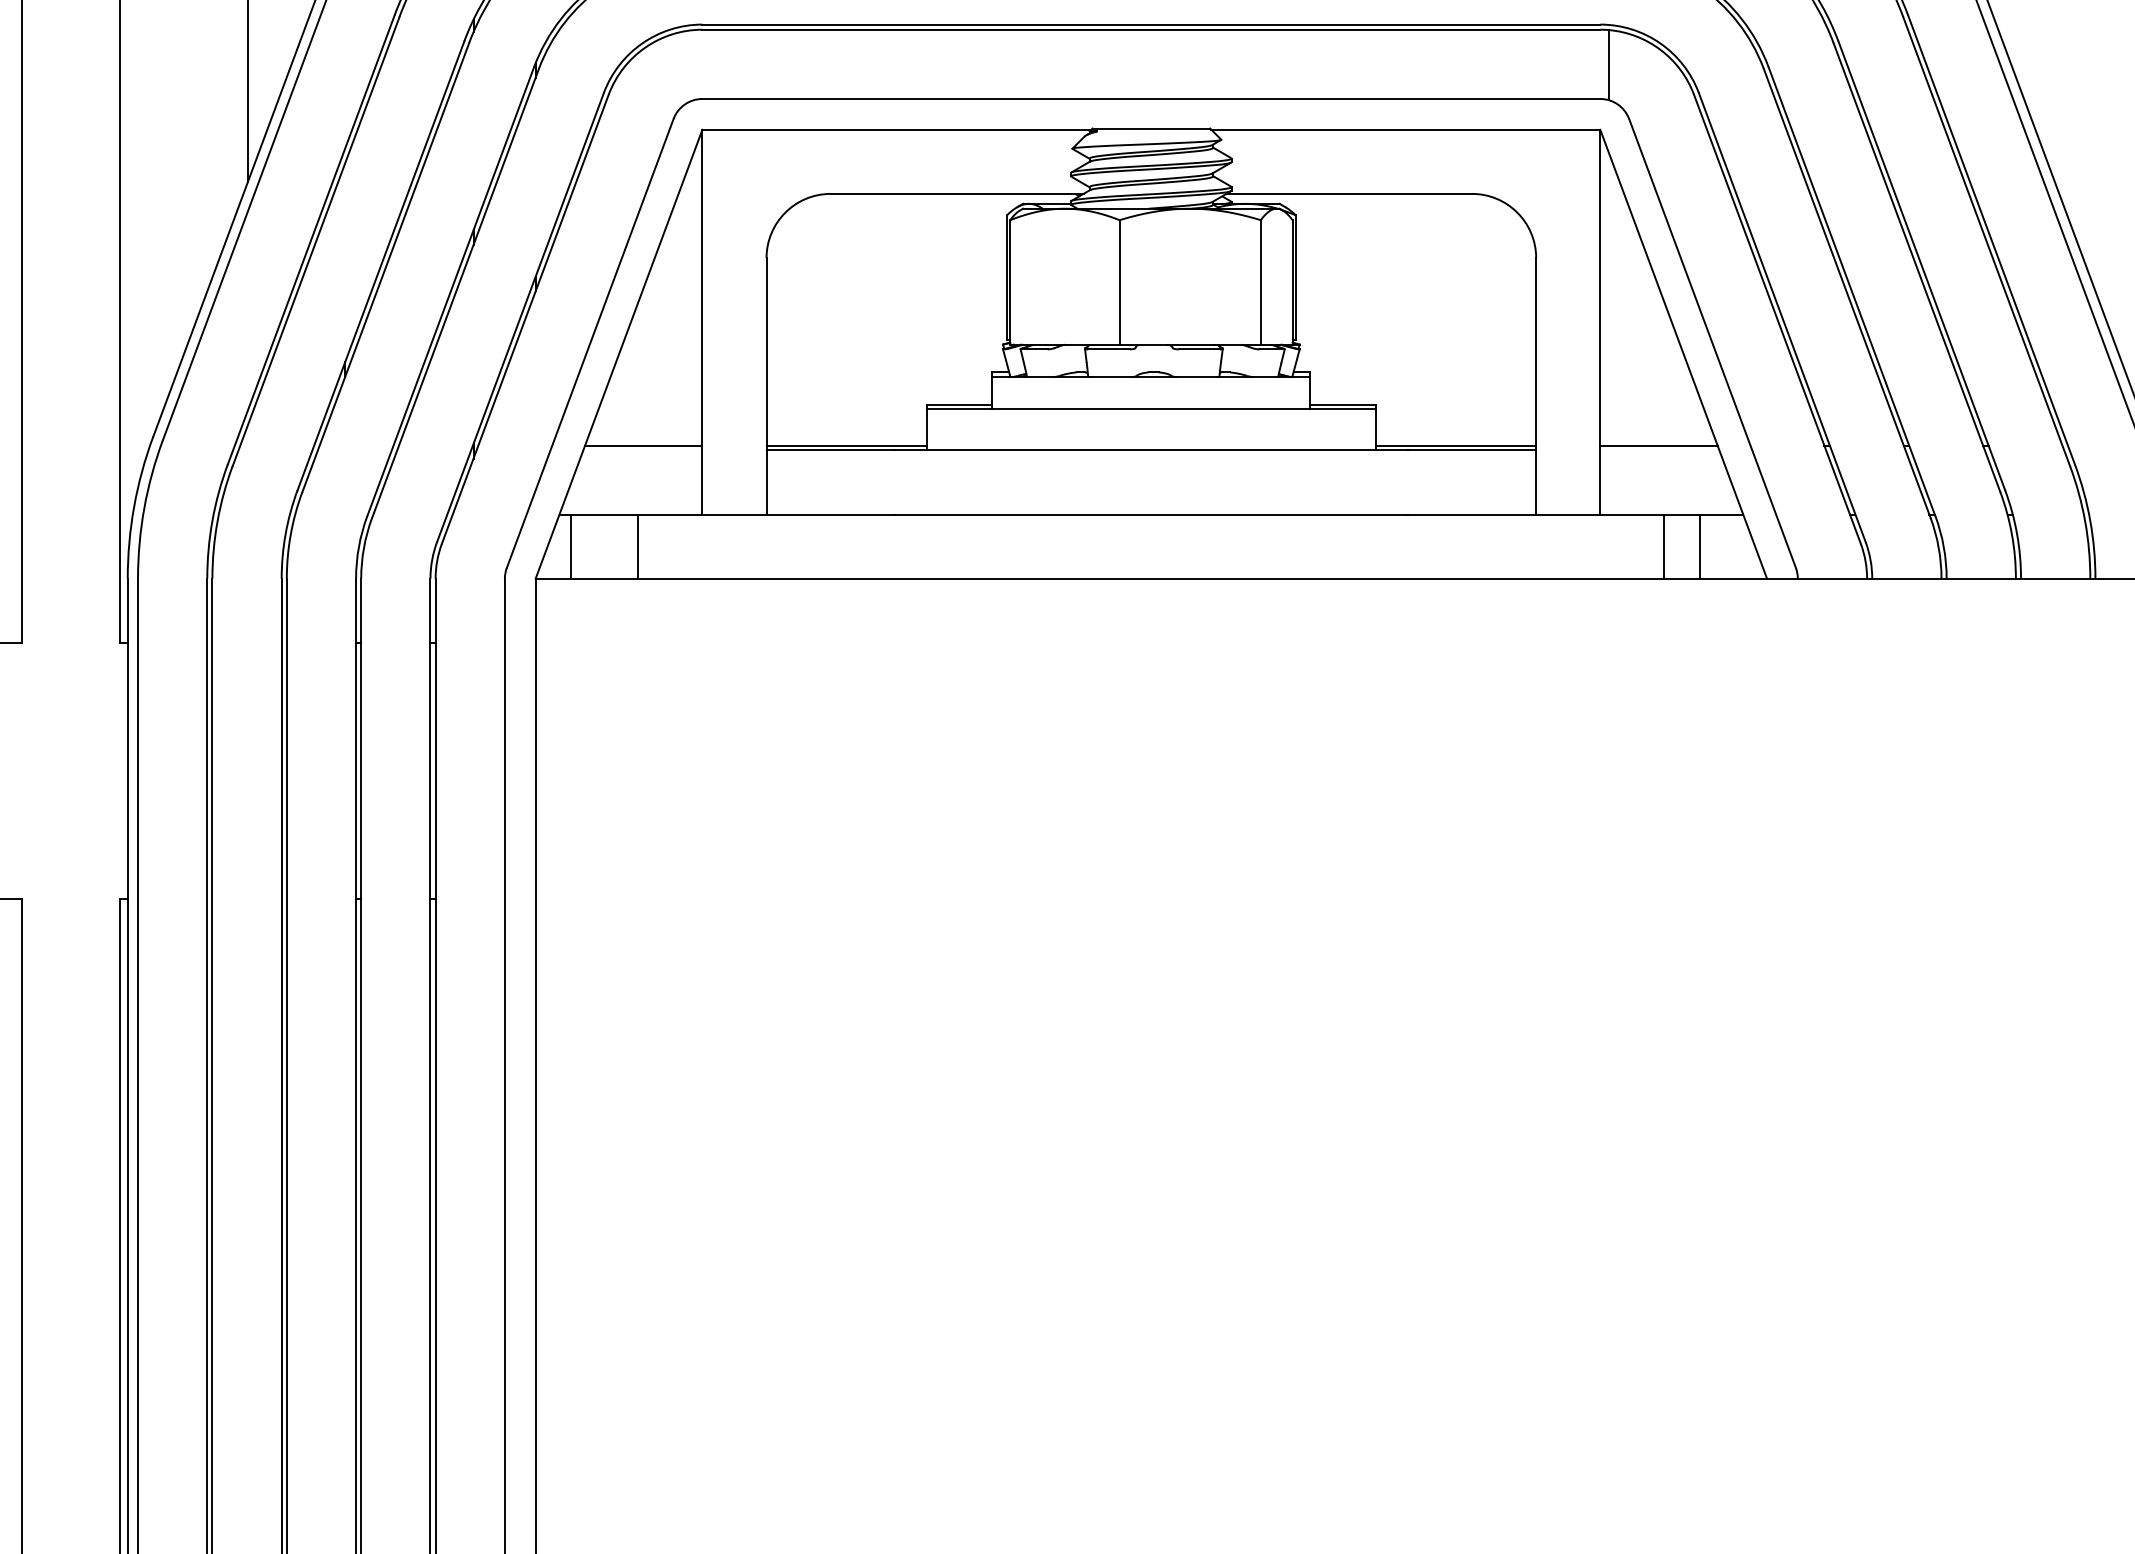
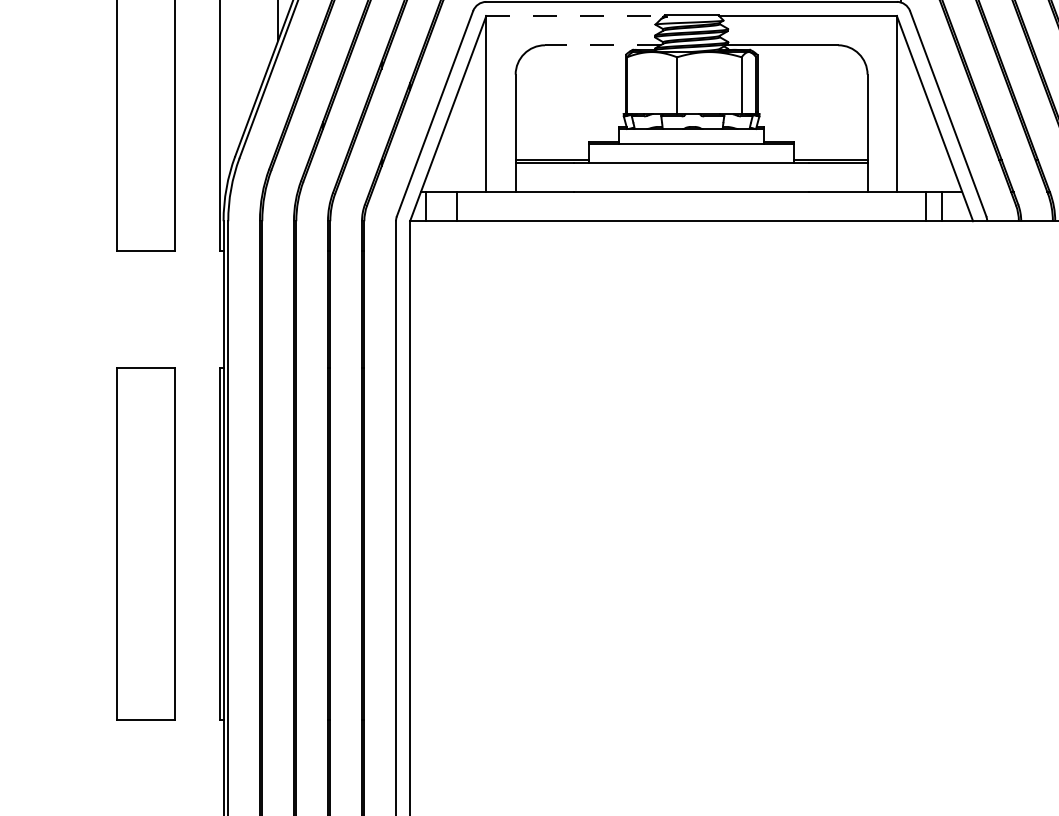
line: (897, 128) -> (575, 15), solid -> dashed
line: (956, 194) -> (602, 45), solid -> dashed
line: (643, 445) -> (459, 160), removed
line: (1658, 445) -> (923, 160), removed

